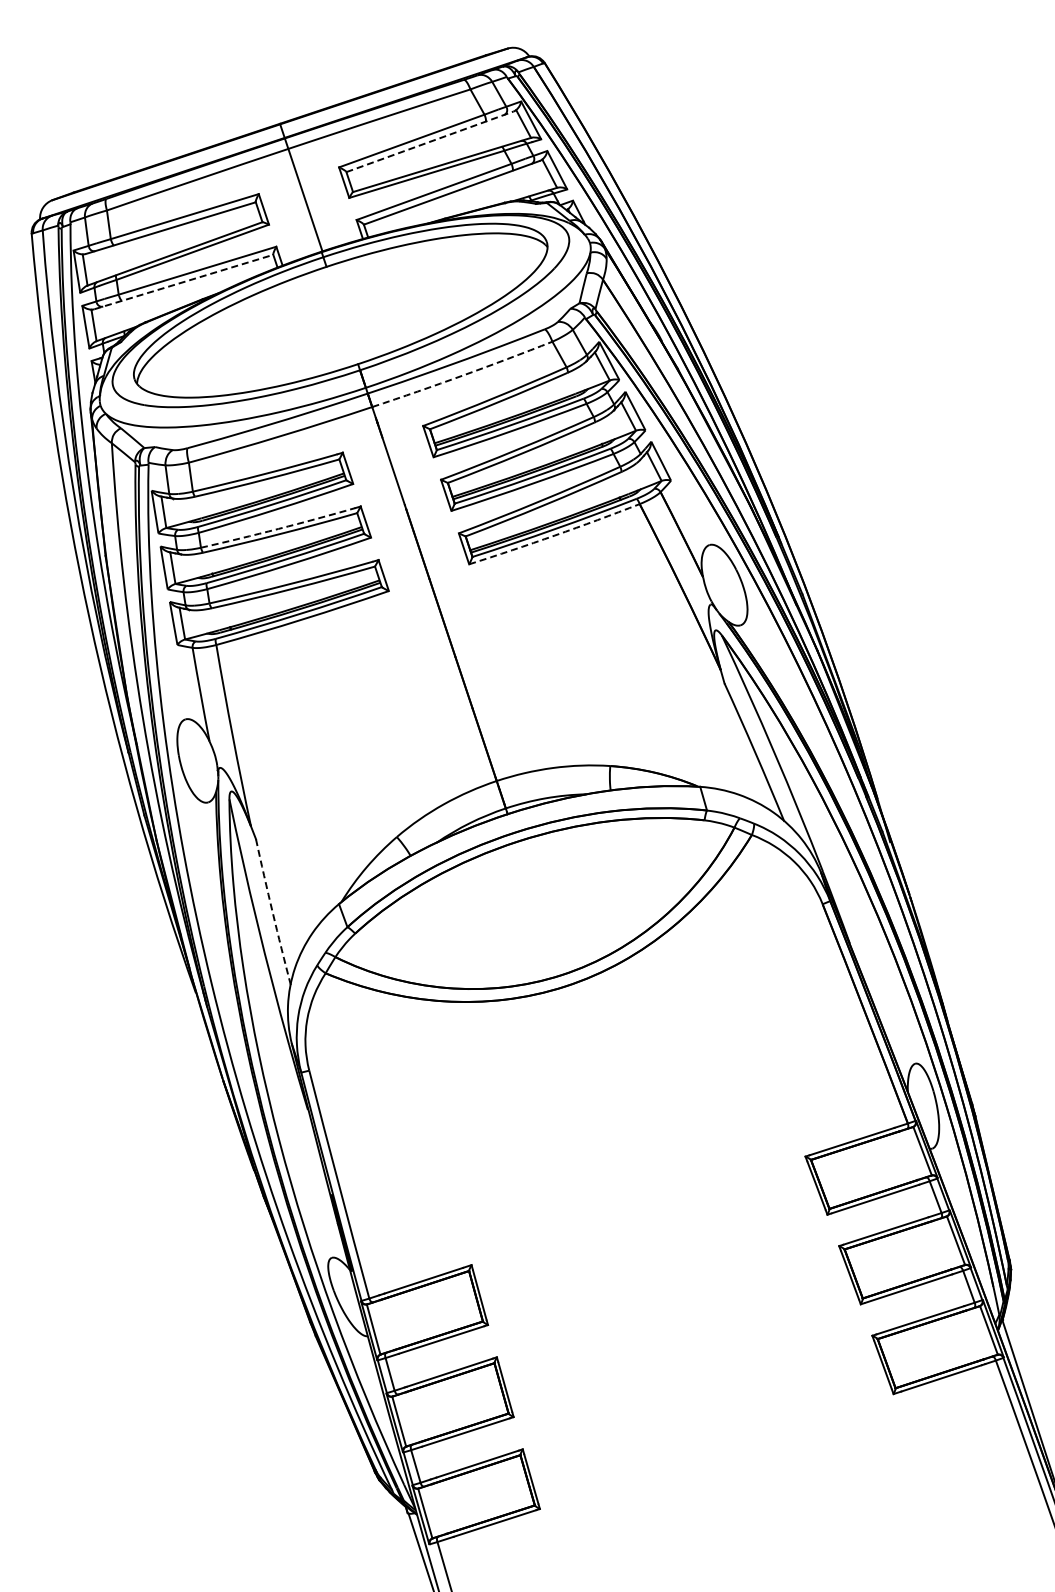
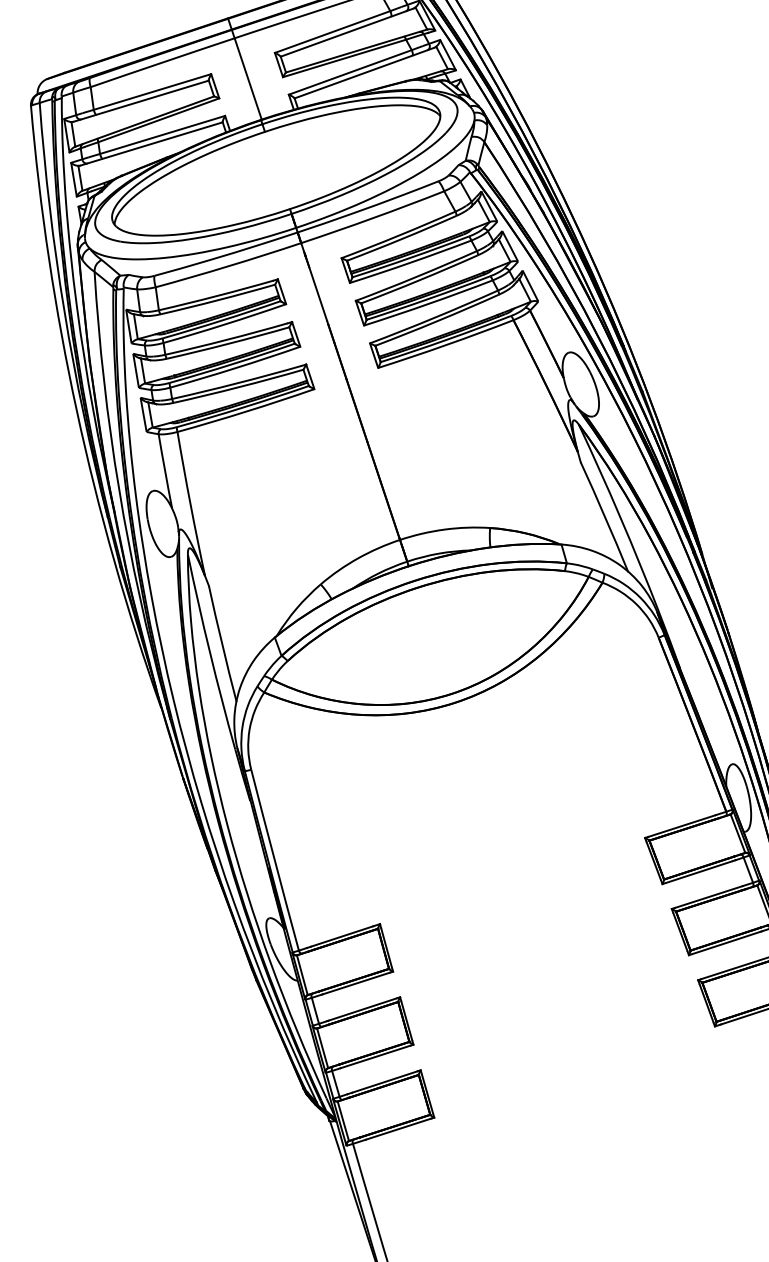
line: (429, 141) -> (346, 32), dashed -> solid
line: (184, 281) -> (152, 143), dashed -> solid
arc: (462, 375) -> (372, 218), dashed -> solid
arc: (278, 528) -> (226, 339), dashed -> solid
arc: (554, 535) -> (445, 345), dashed -> solid
arc: (272, 912) -> (222, 644), dashed -> solid

